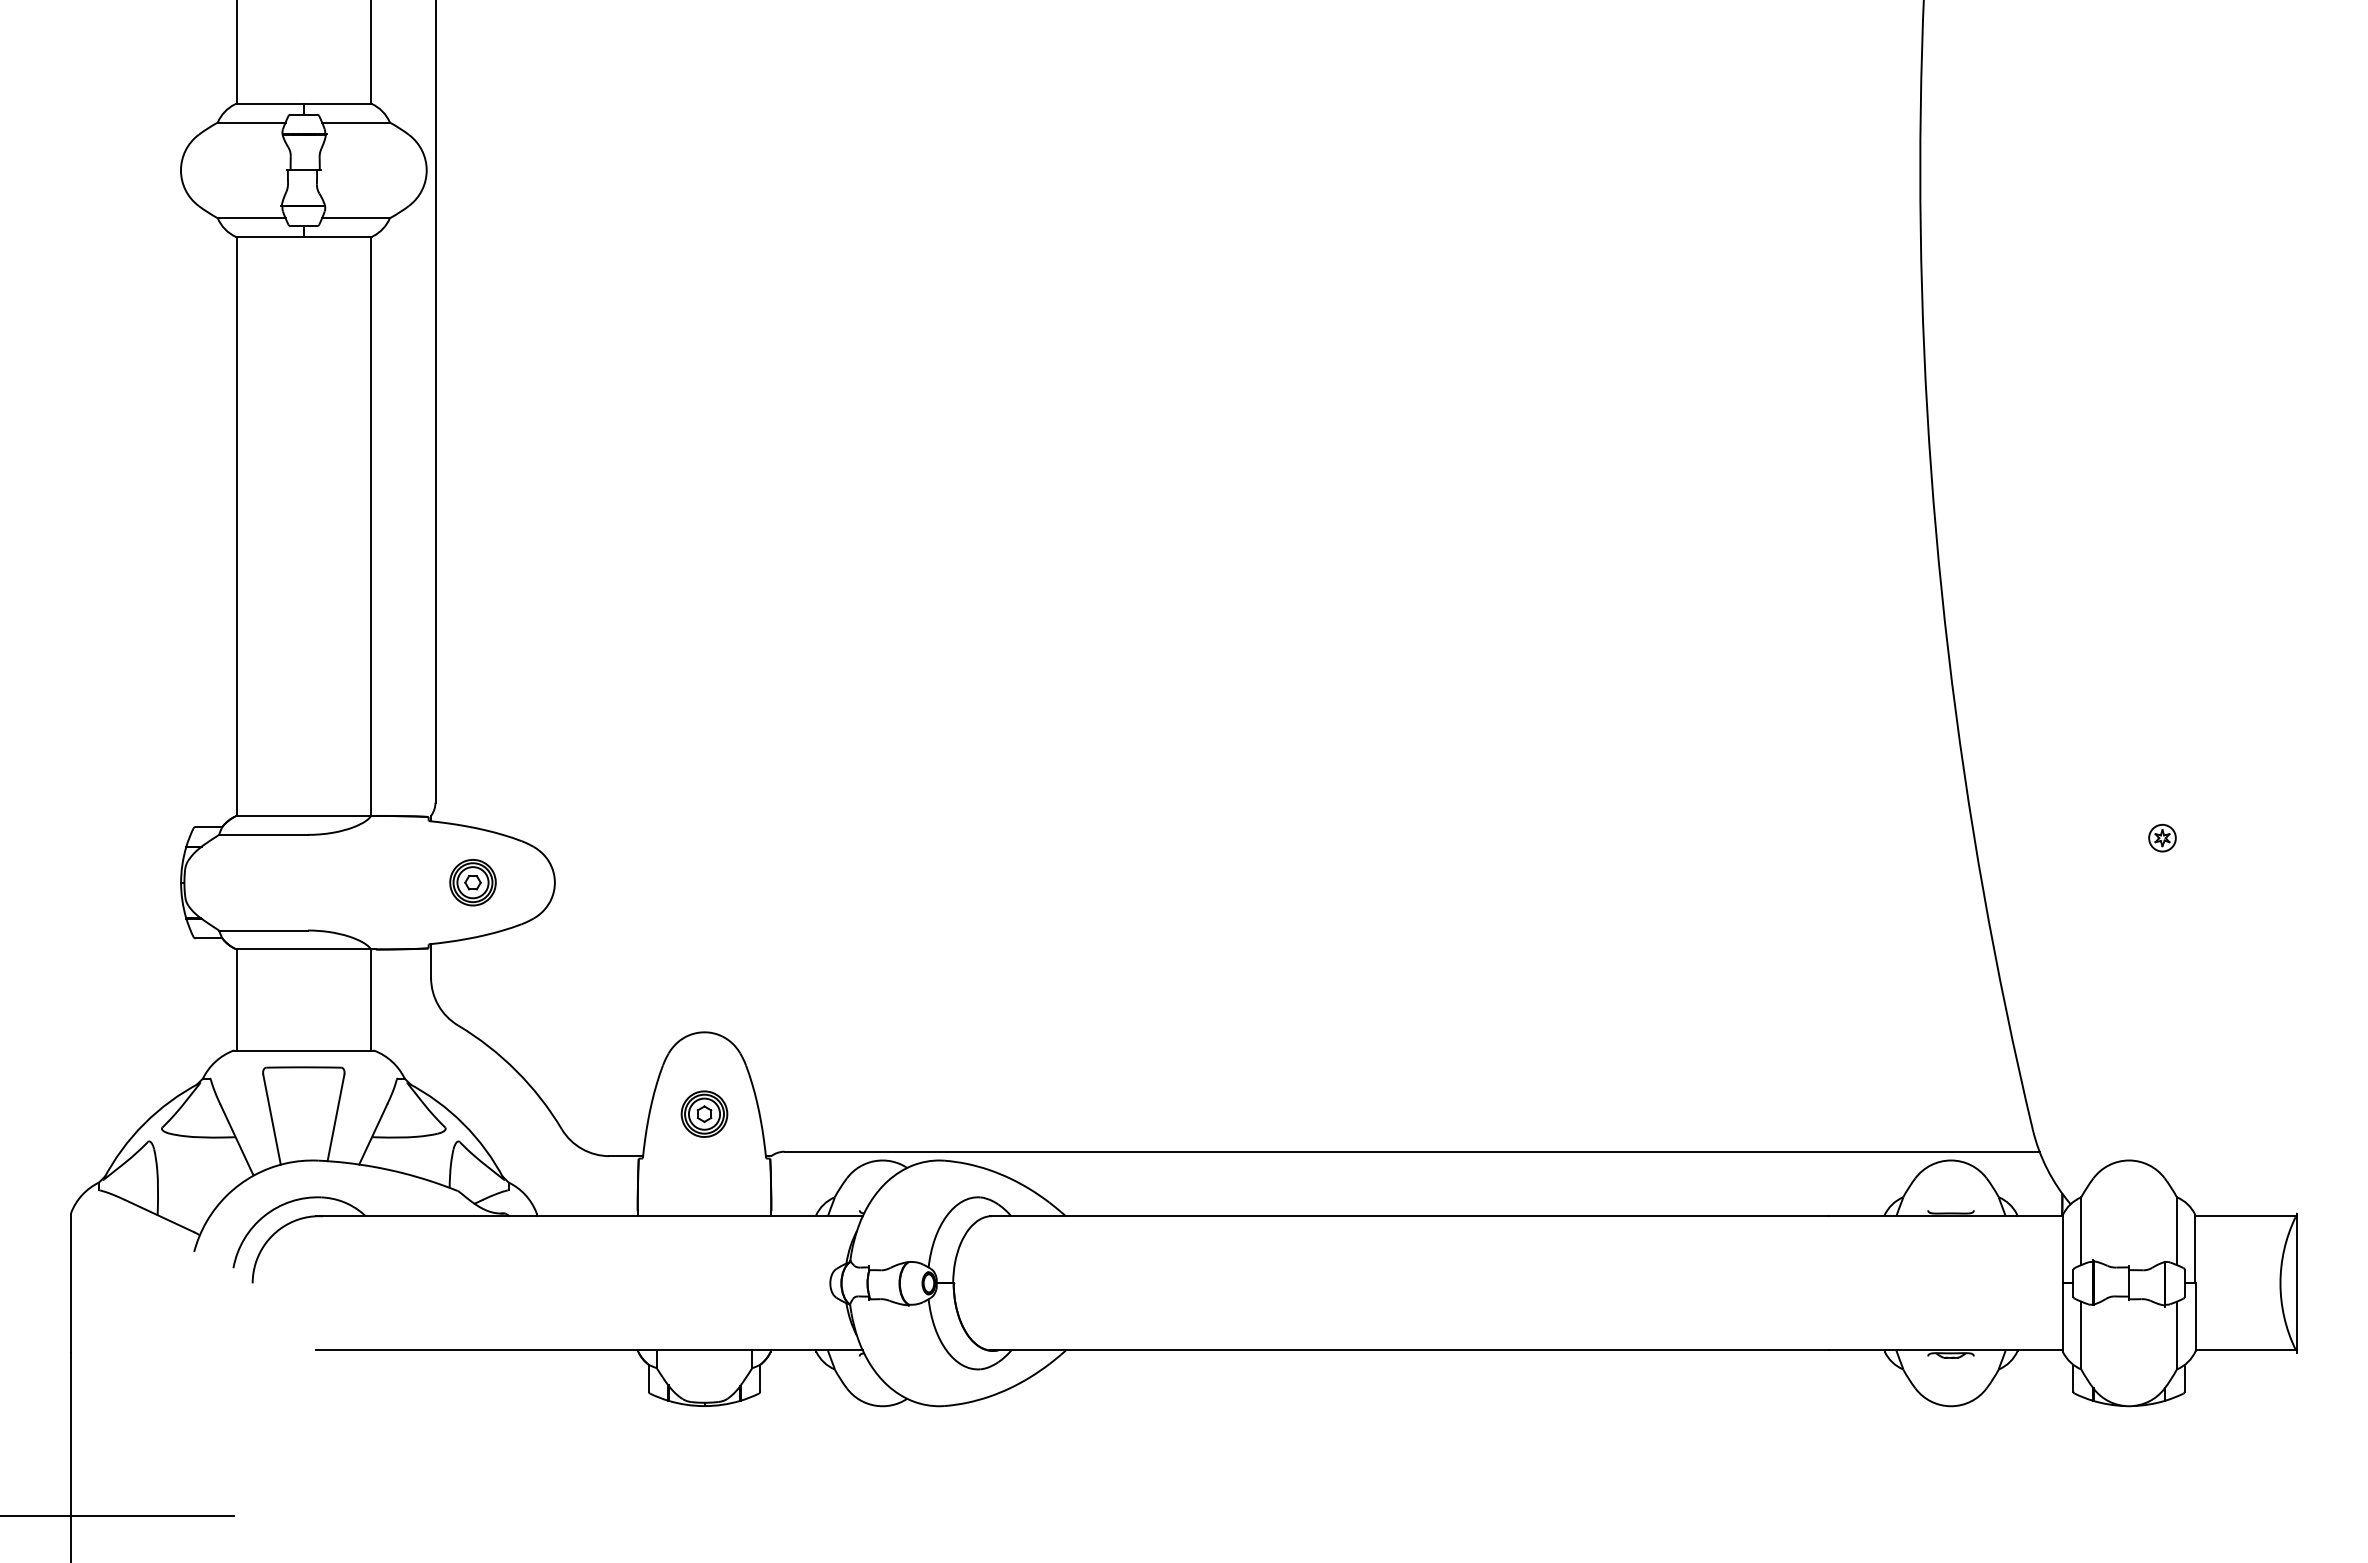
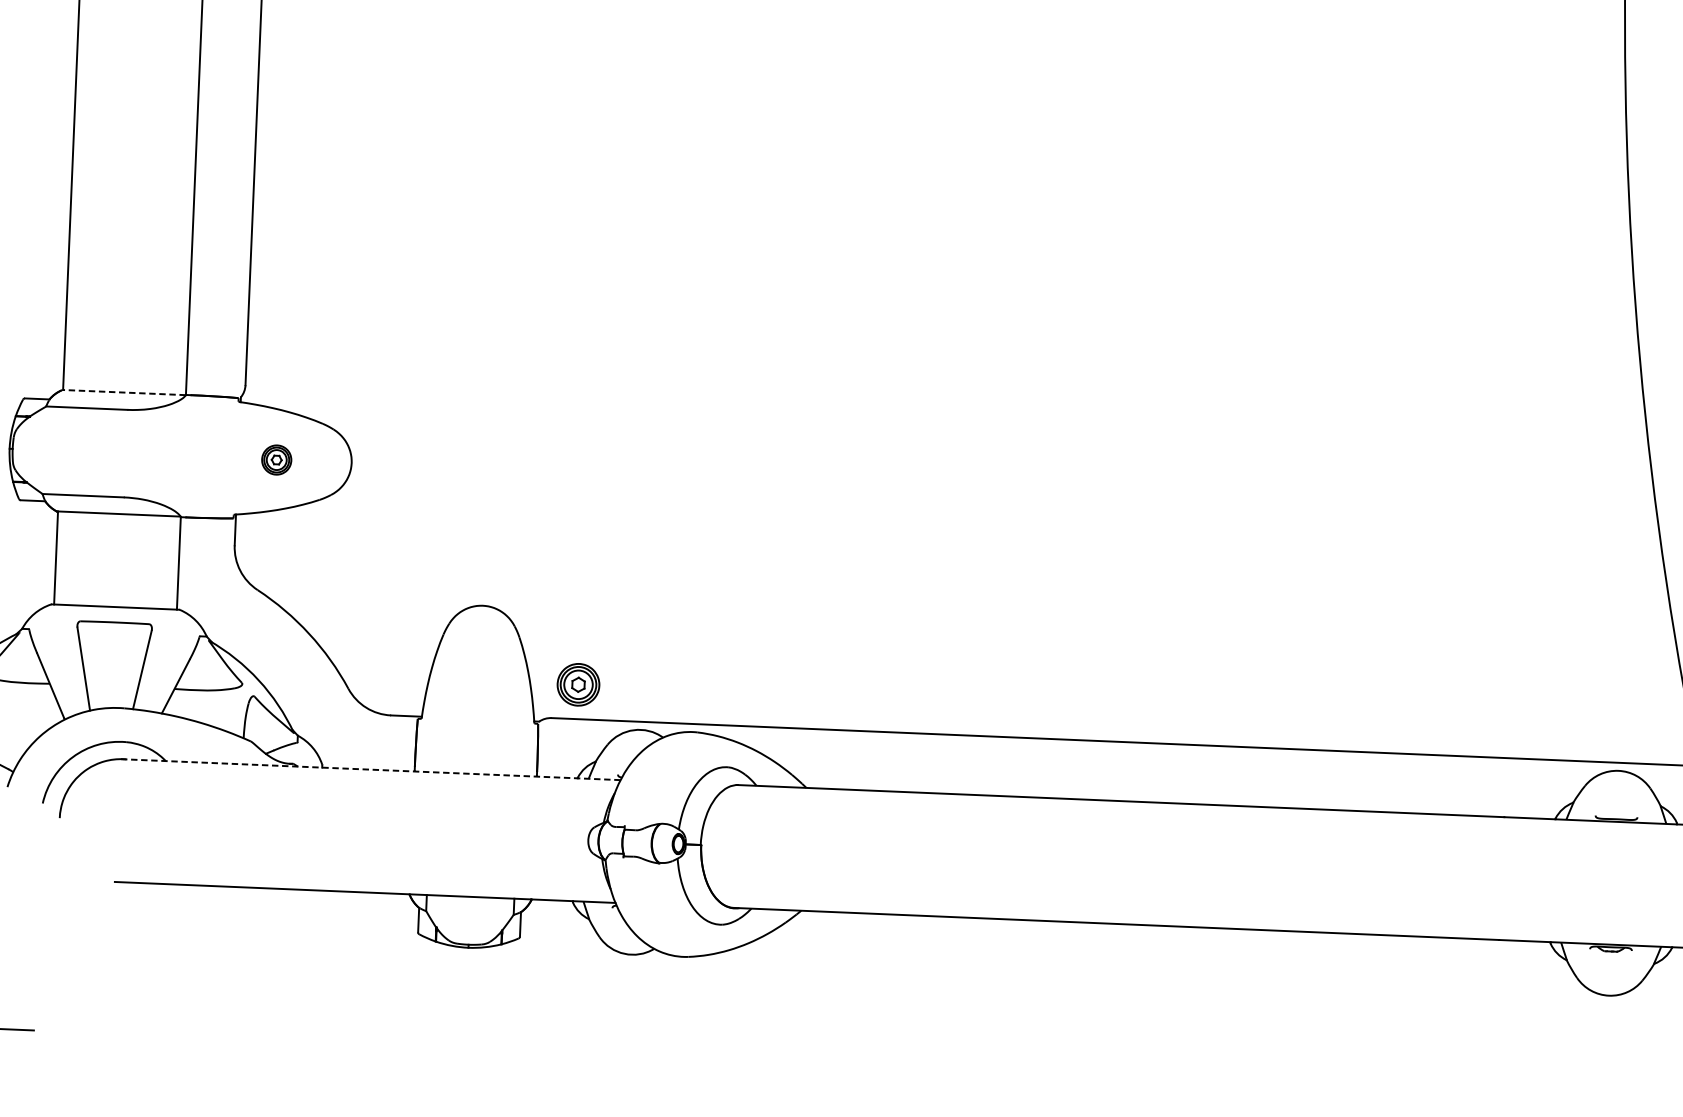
line: (303, 816) -> (124, 392), solid -> dashed
part: (472, 882) -> (276, 459), size x0.7
part: (704, 1113) -> (578, 684), moved
line: (589, 1216) -> (370, 769), solid -> dashed

